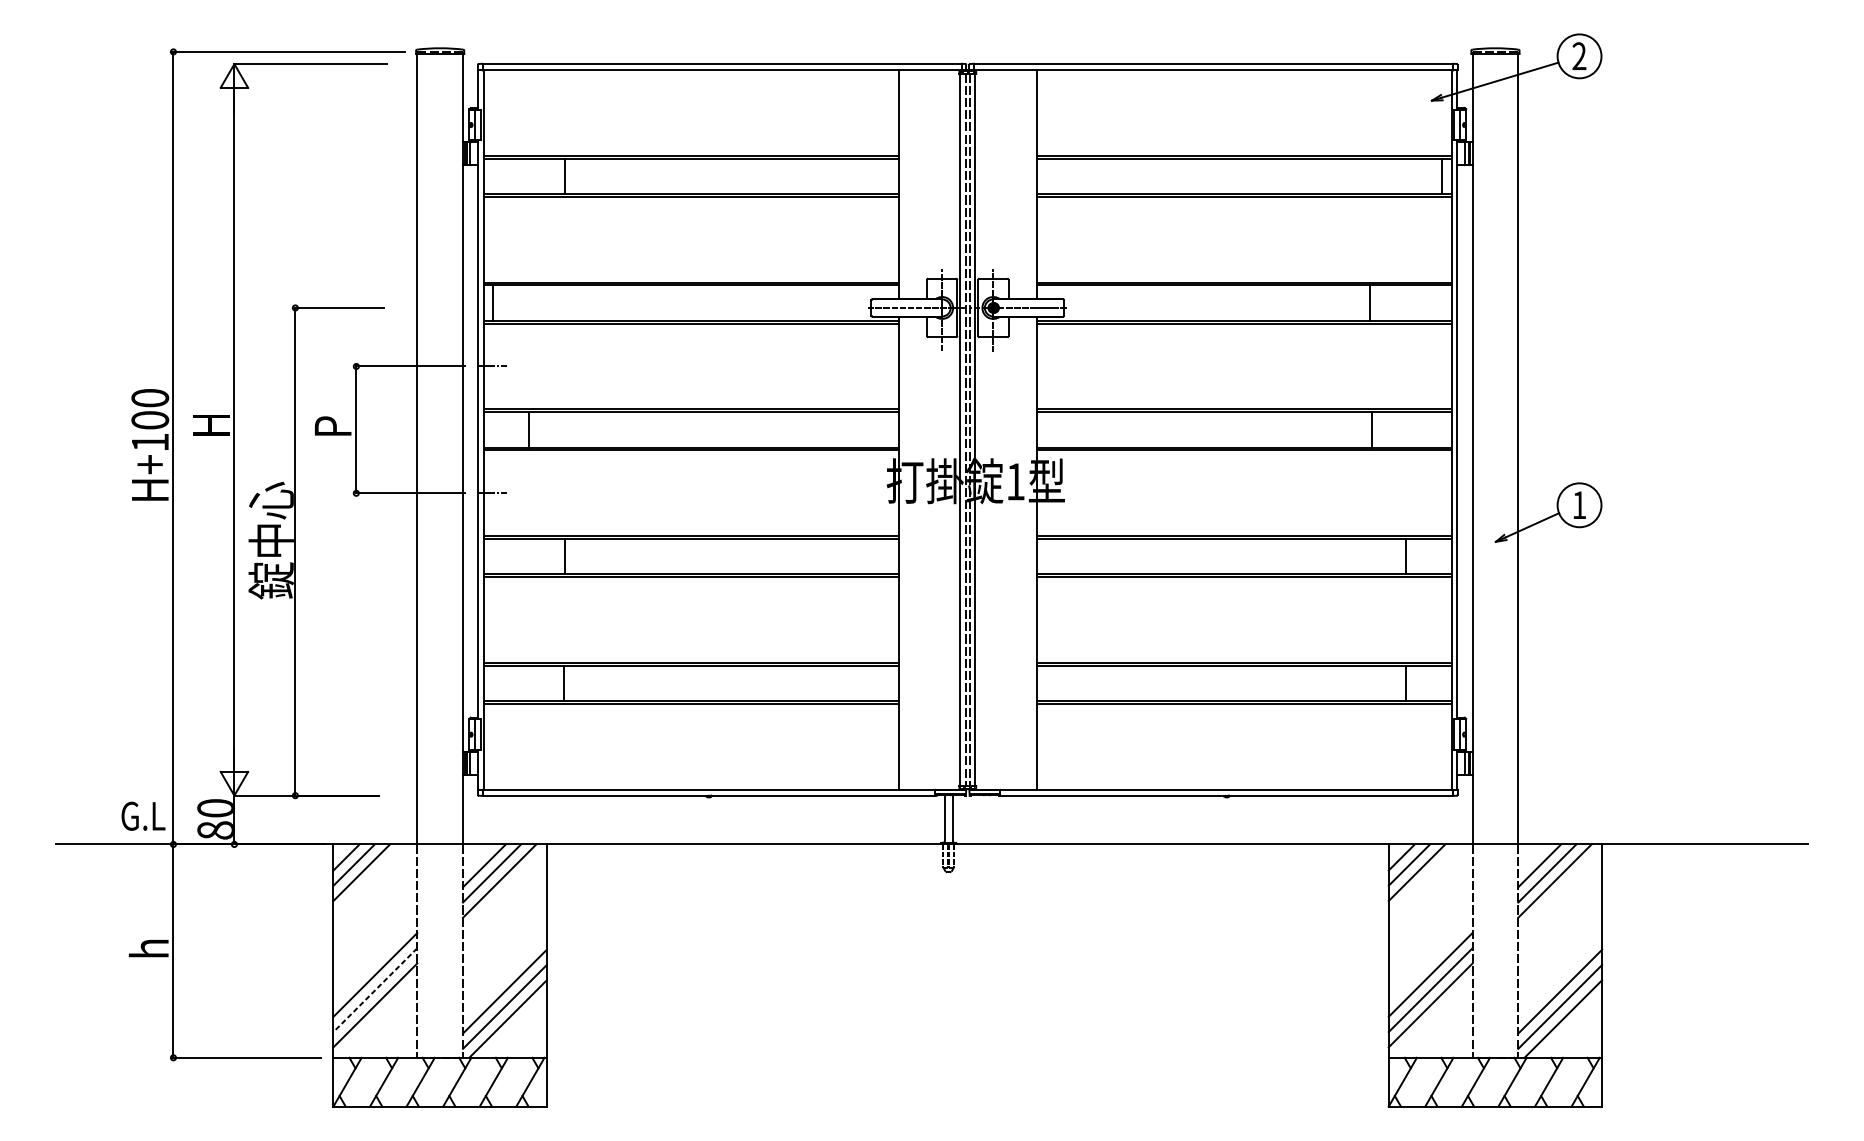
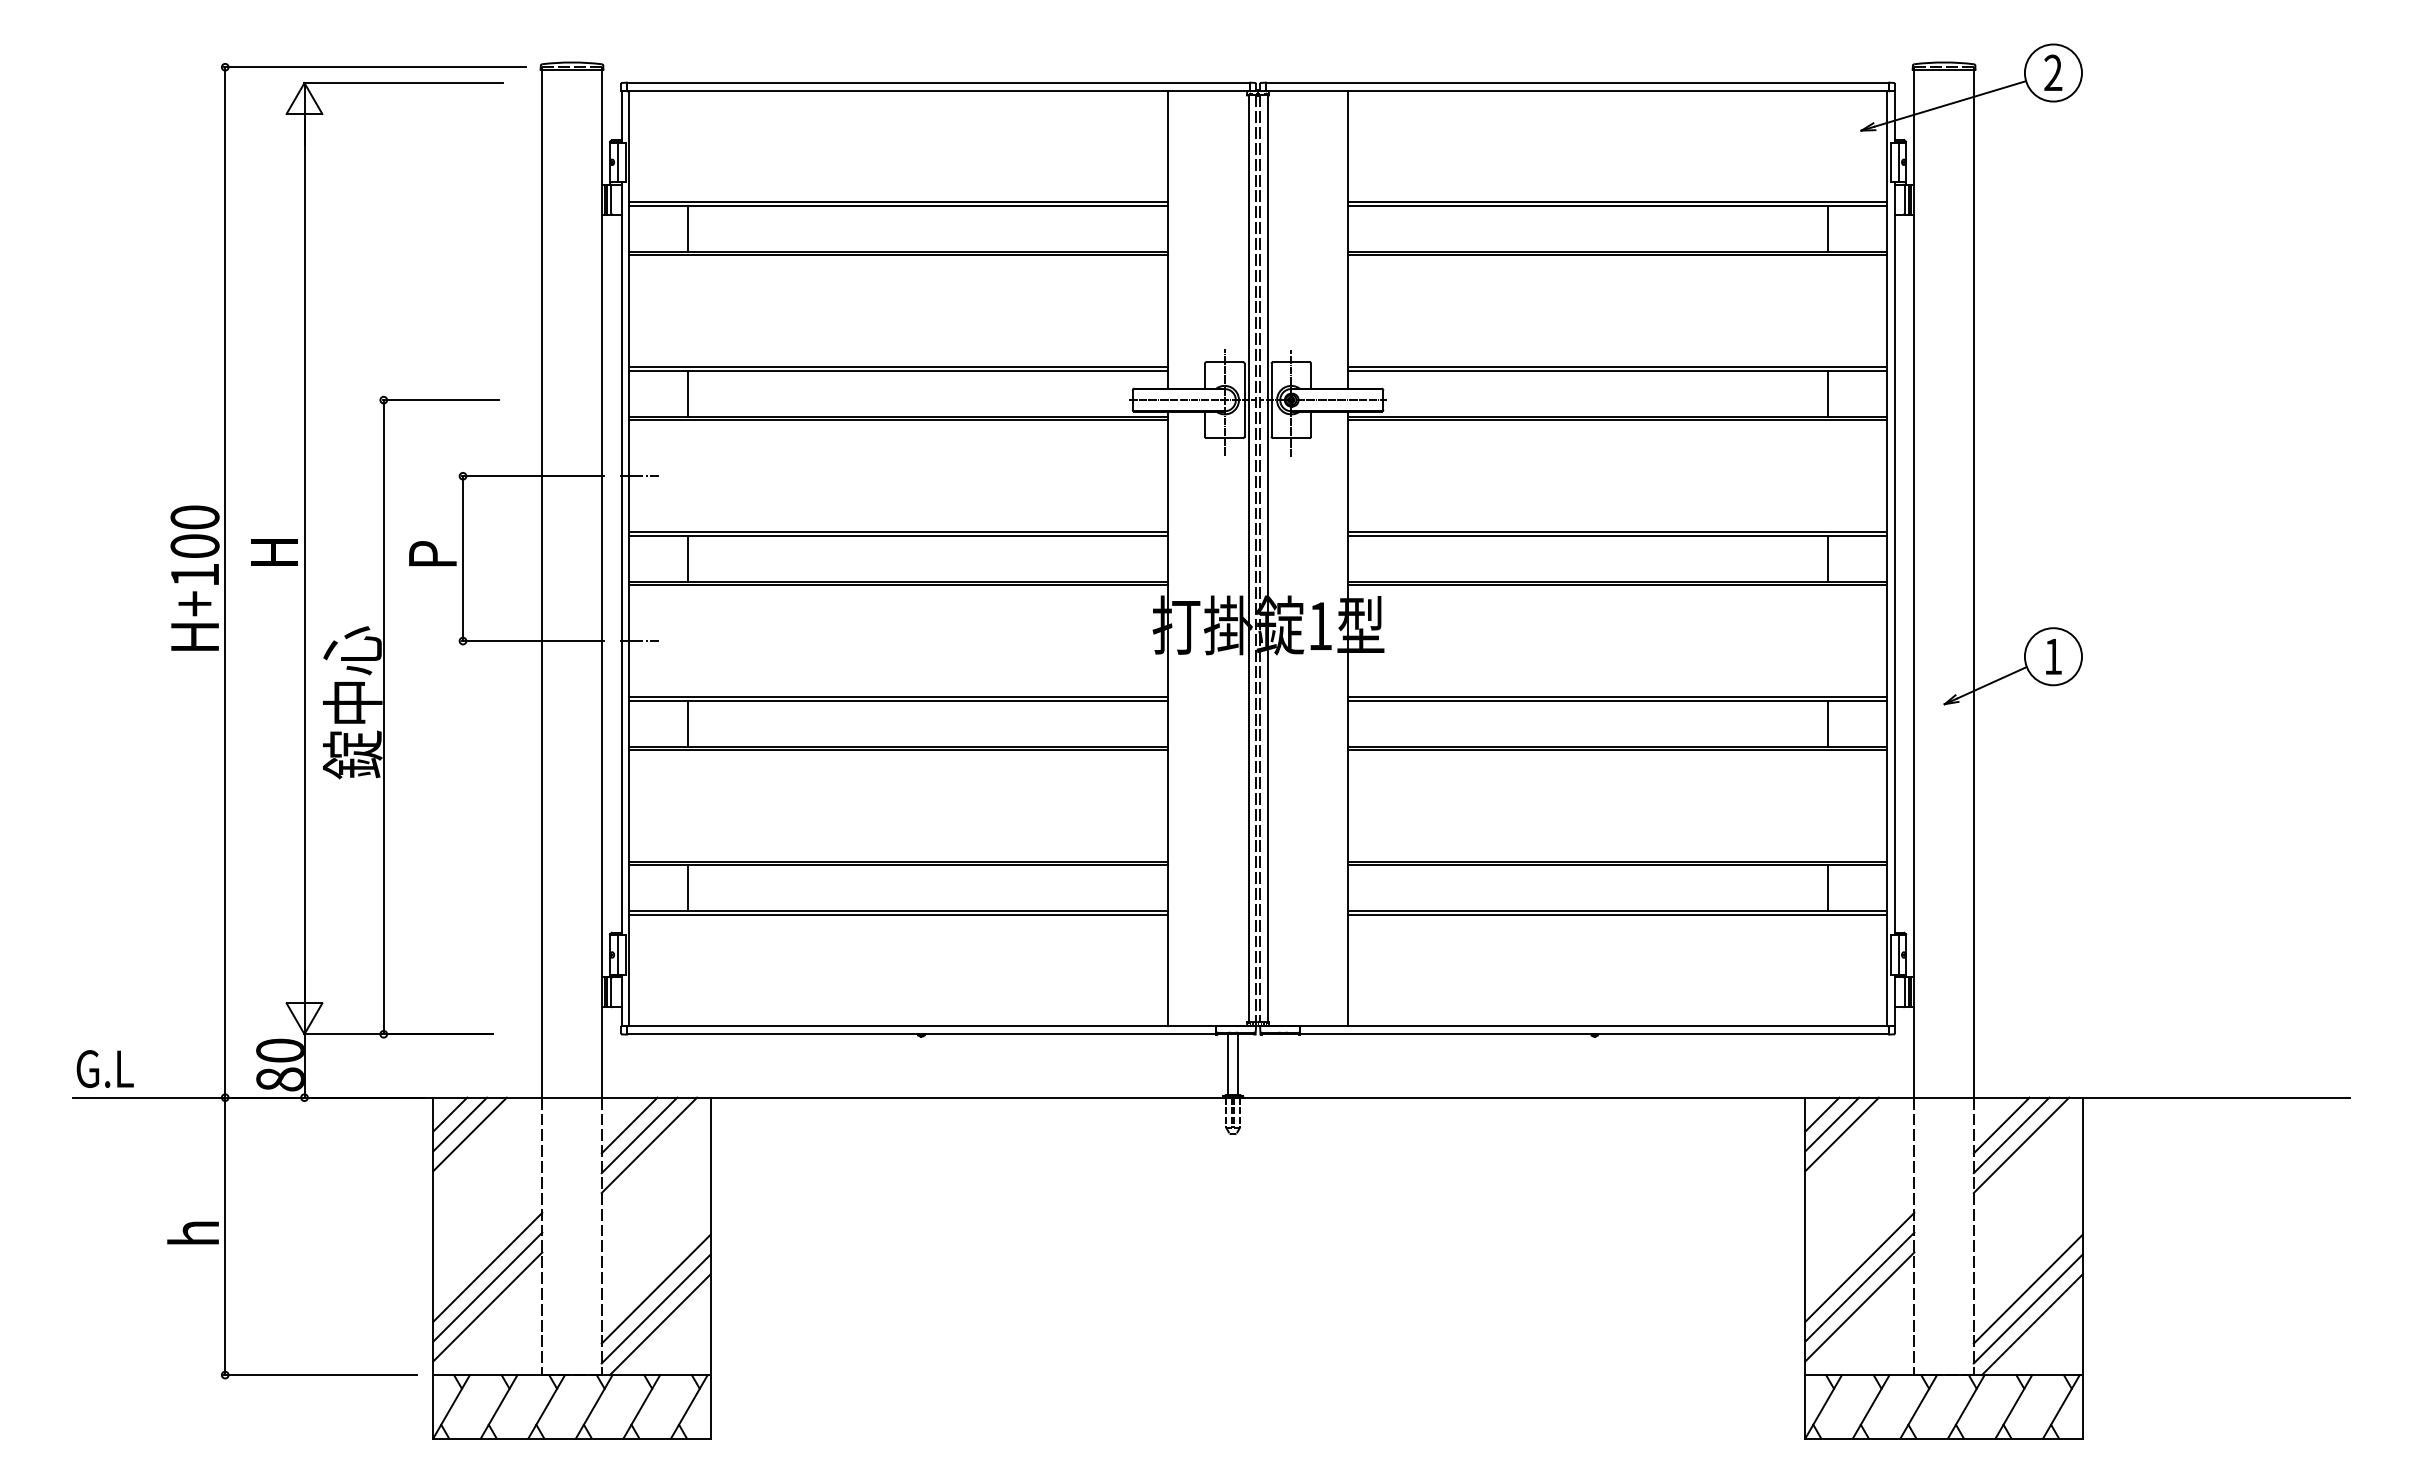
line: (565, 175) -> (688, 228), moved
line: (1441, 175) -> (1827, 228), moved
line: (492, 302) -> (688, 393), moved
line: (1369, 302) -> (1827, 393), moved
line: (1371, 429) -> (1827, 558), moved
line: (565, 556) -> (688, 723), moved
line: (564, 683) -> (688, 888), moved
text: (142, 815) -> (104, 1068), moved
line: (375, 990) -> (487, 1287), dashed -> solid

